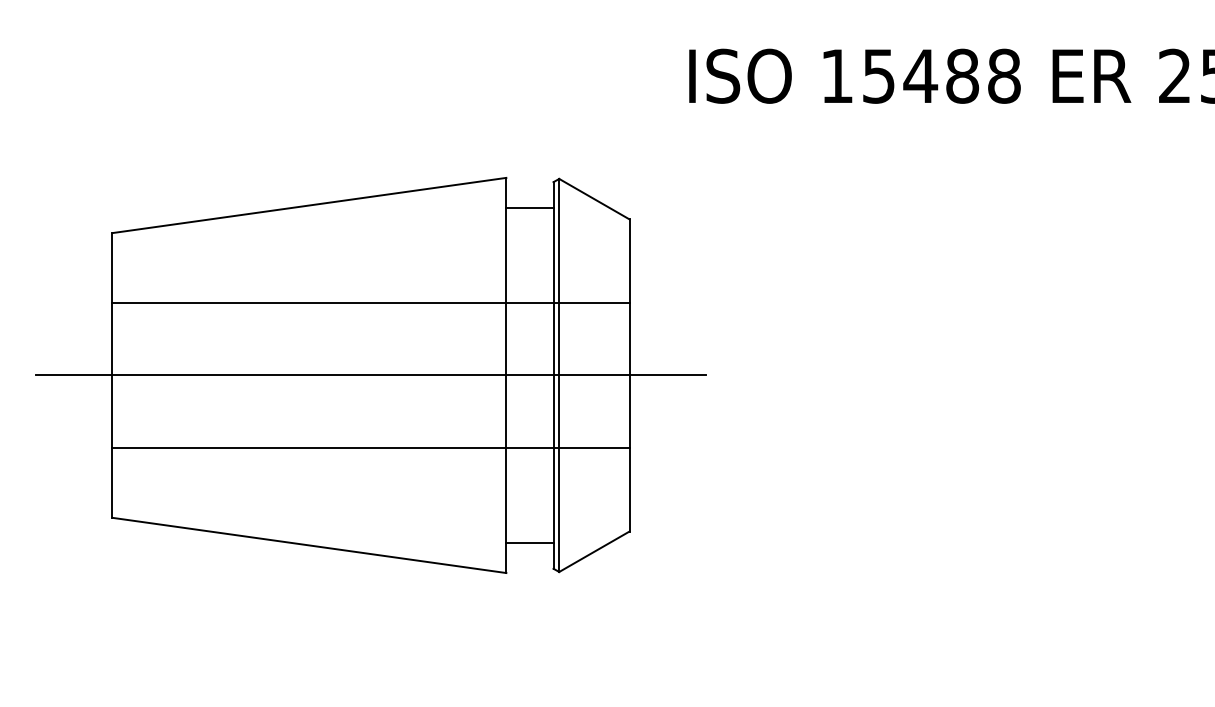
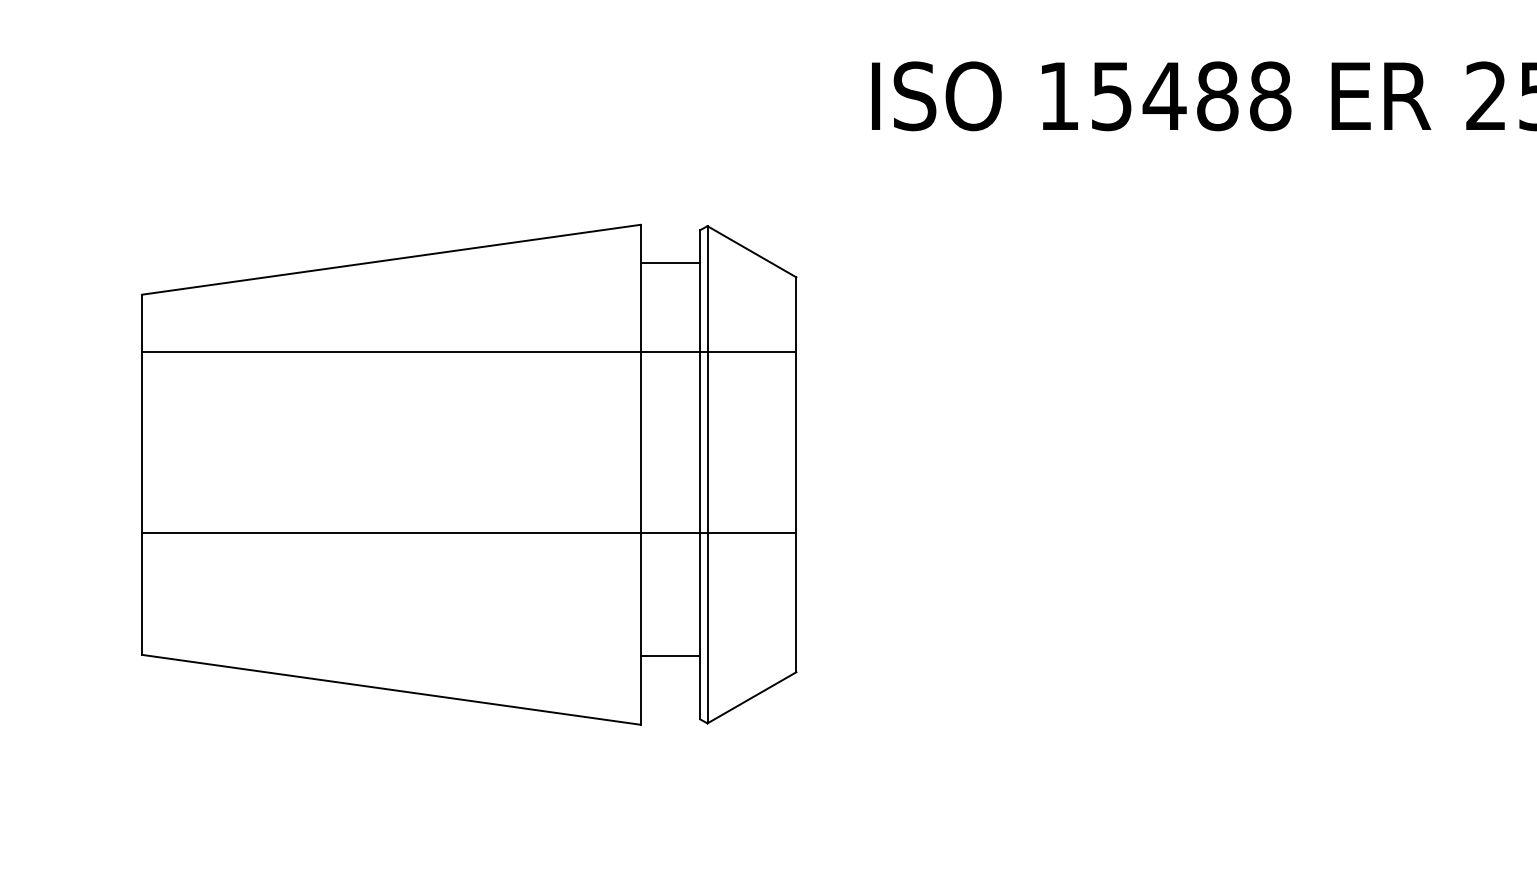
line: (370, 303) -> (468, 352), moved
line: (370, 375) -> (468, 474), removed
line: (370, 447) -> (468, 533), moved
line: (529, 542) -> (669, 655), moved

